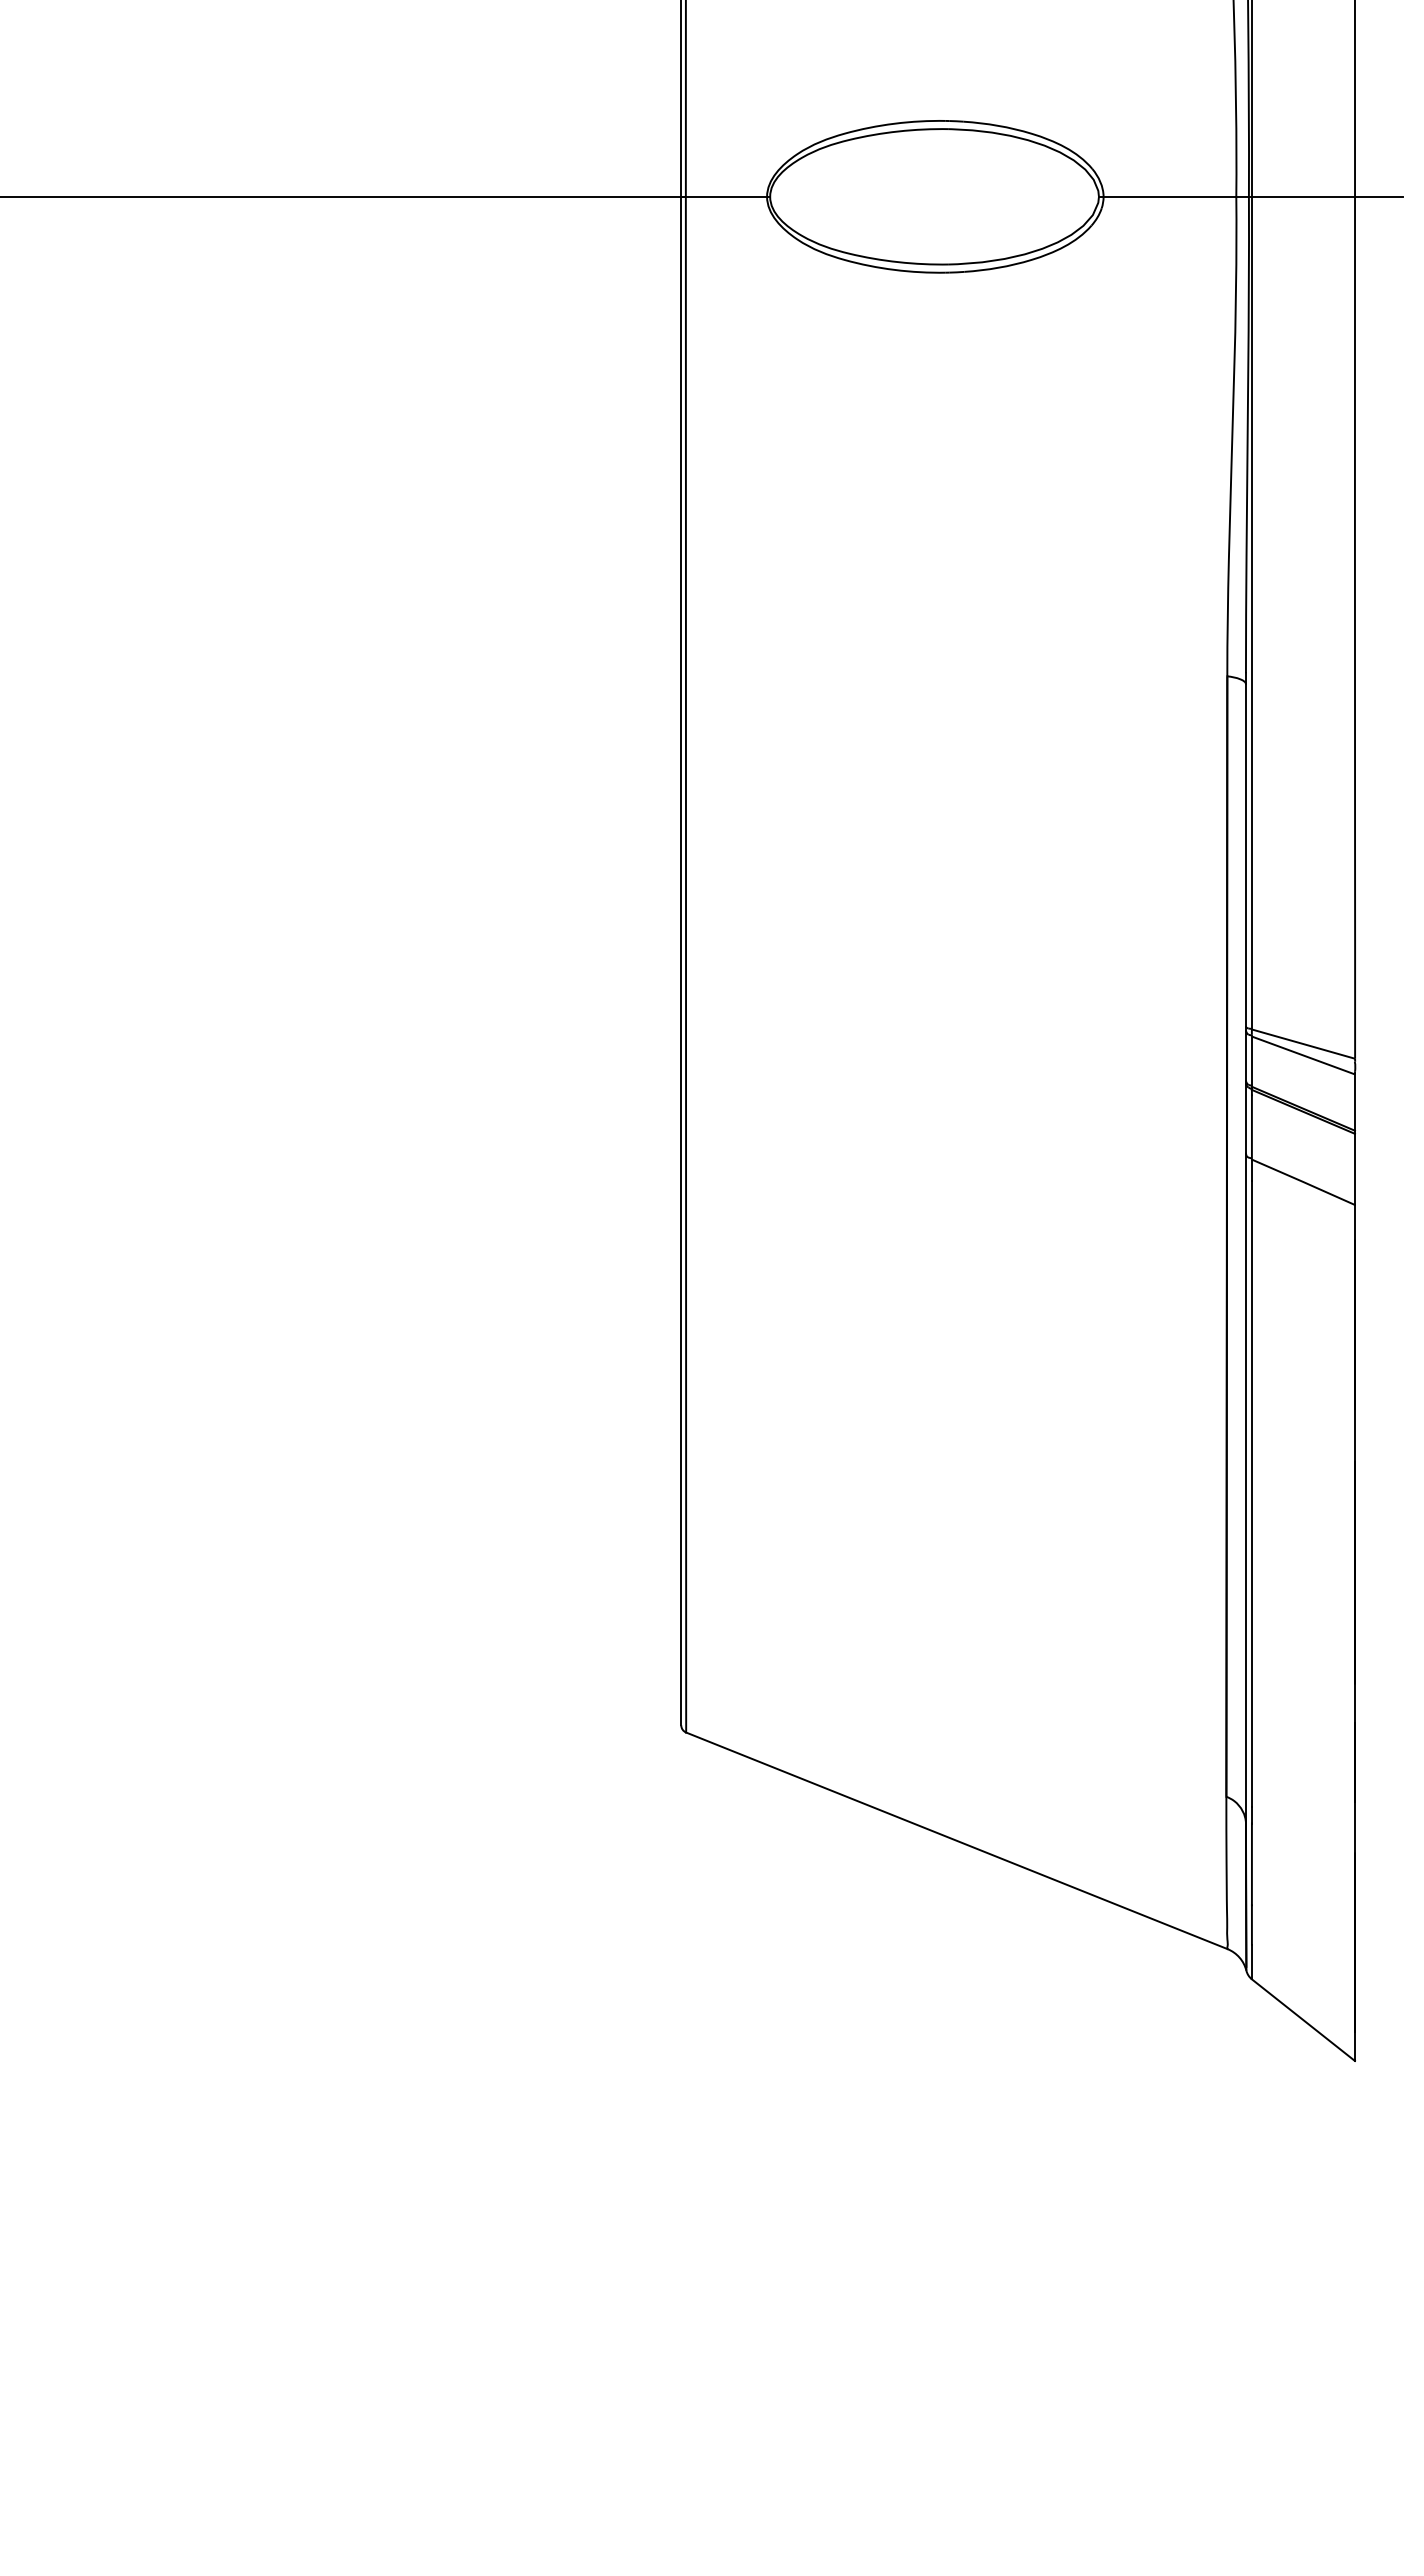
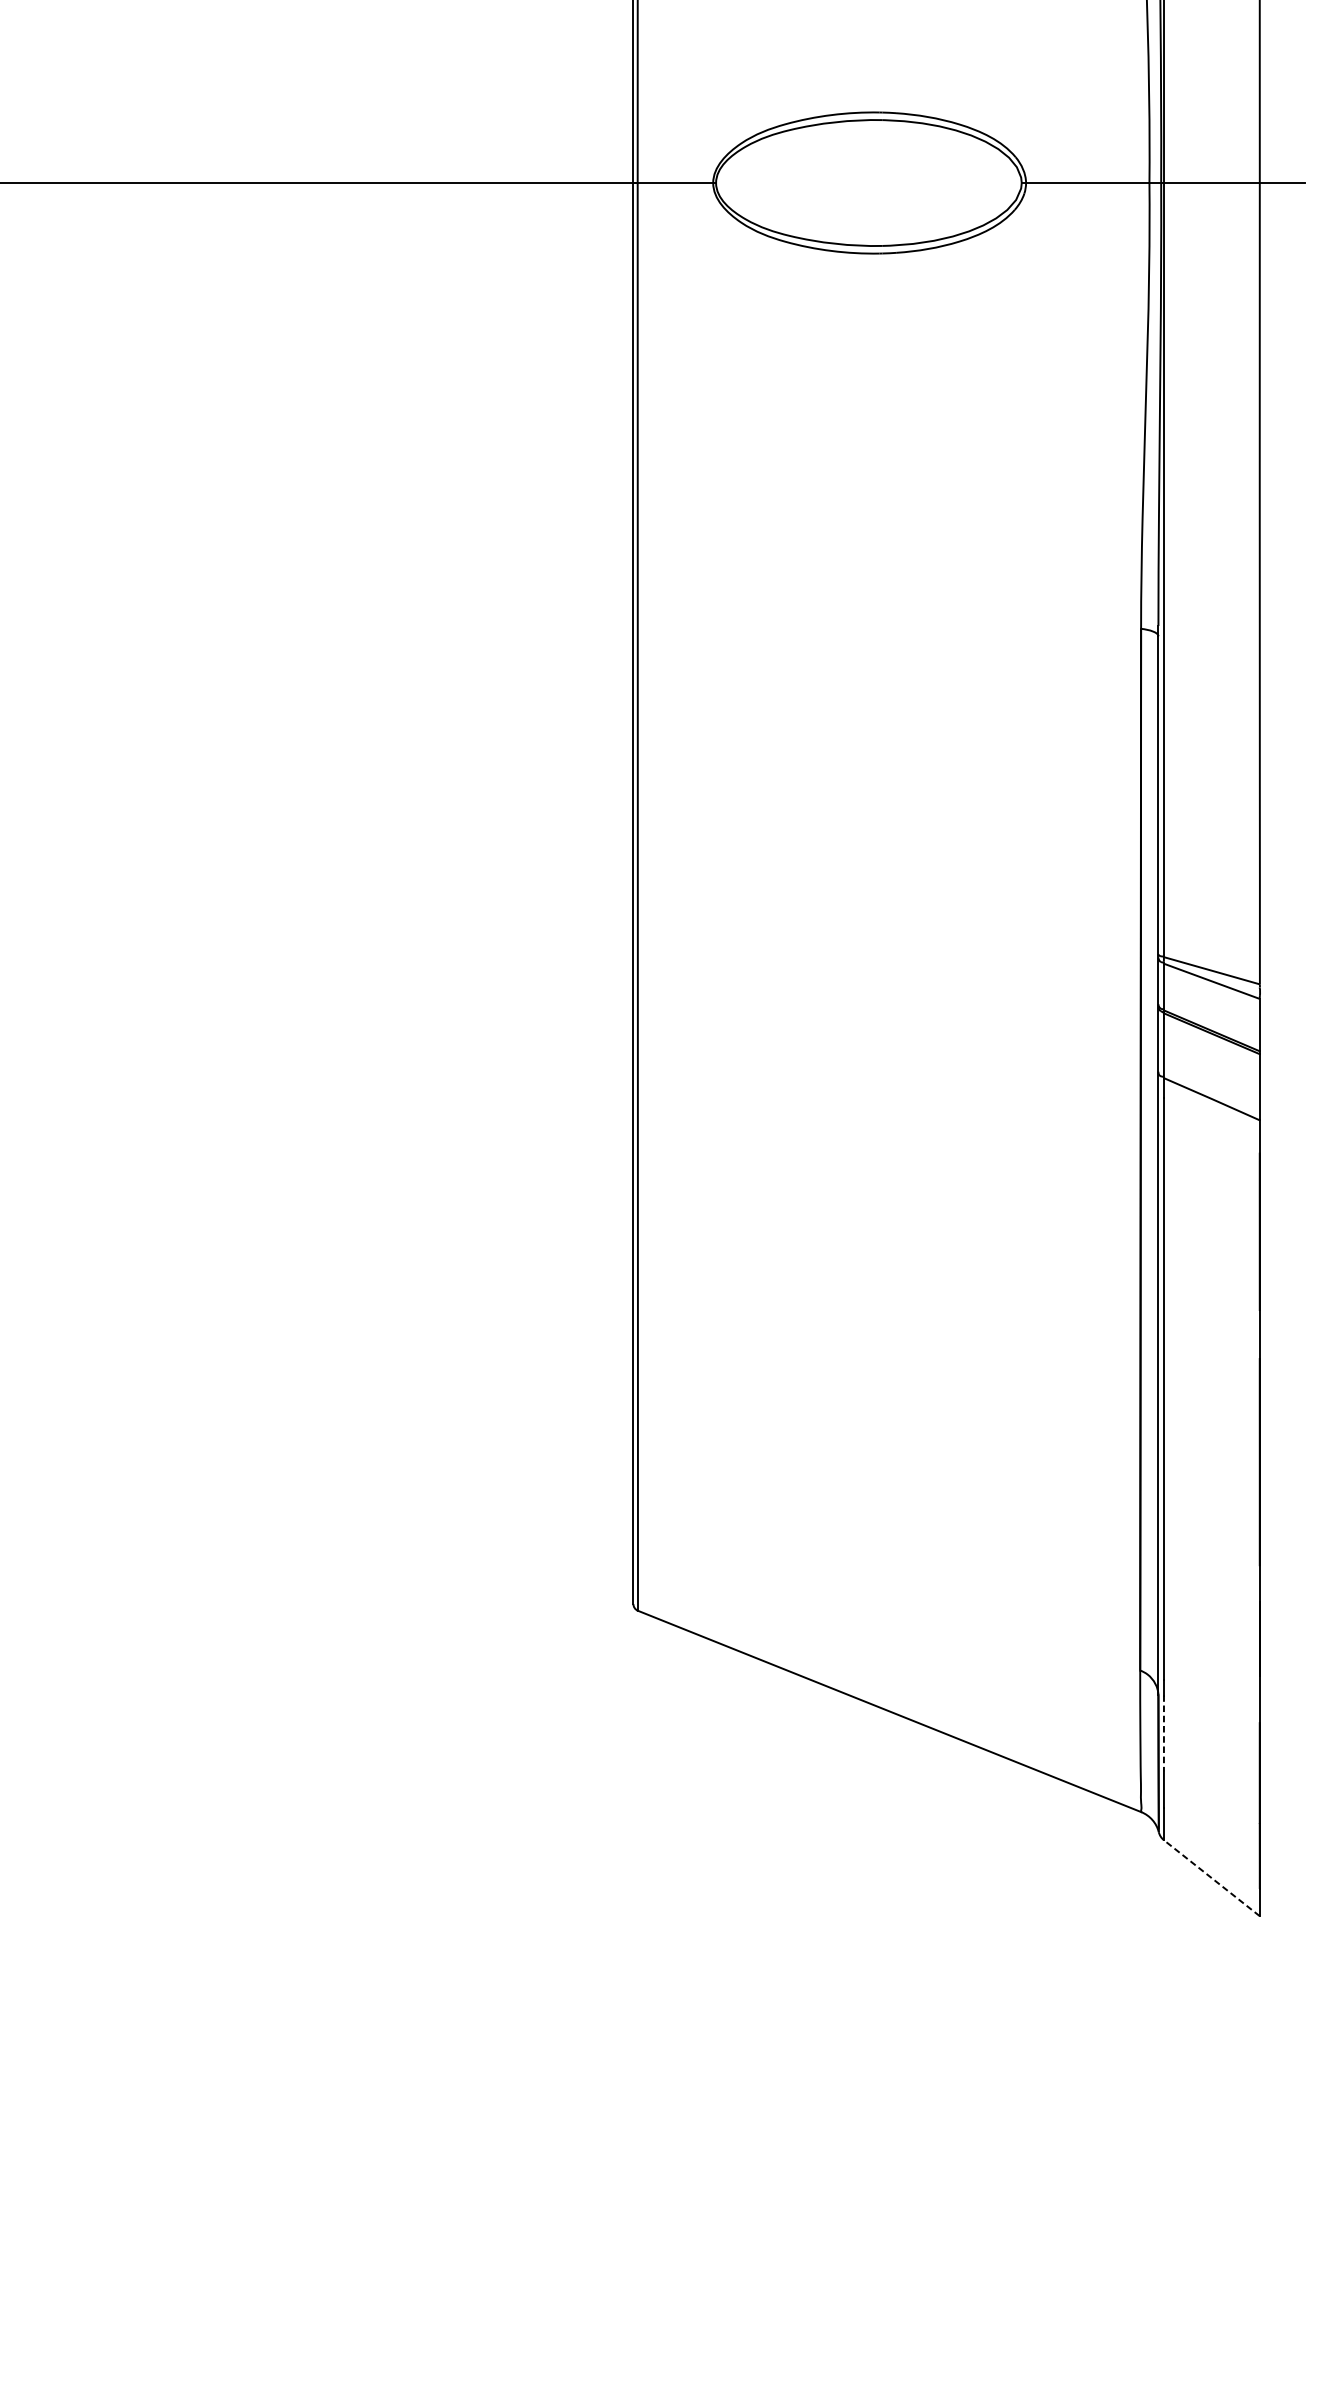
line: (1251, 1864) -> (1163, 1733), solid -> dashed
line: (1303, 2020) -> (1211, 1878), solid -> dashed

